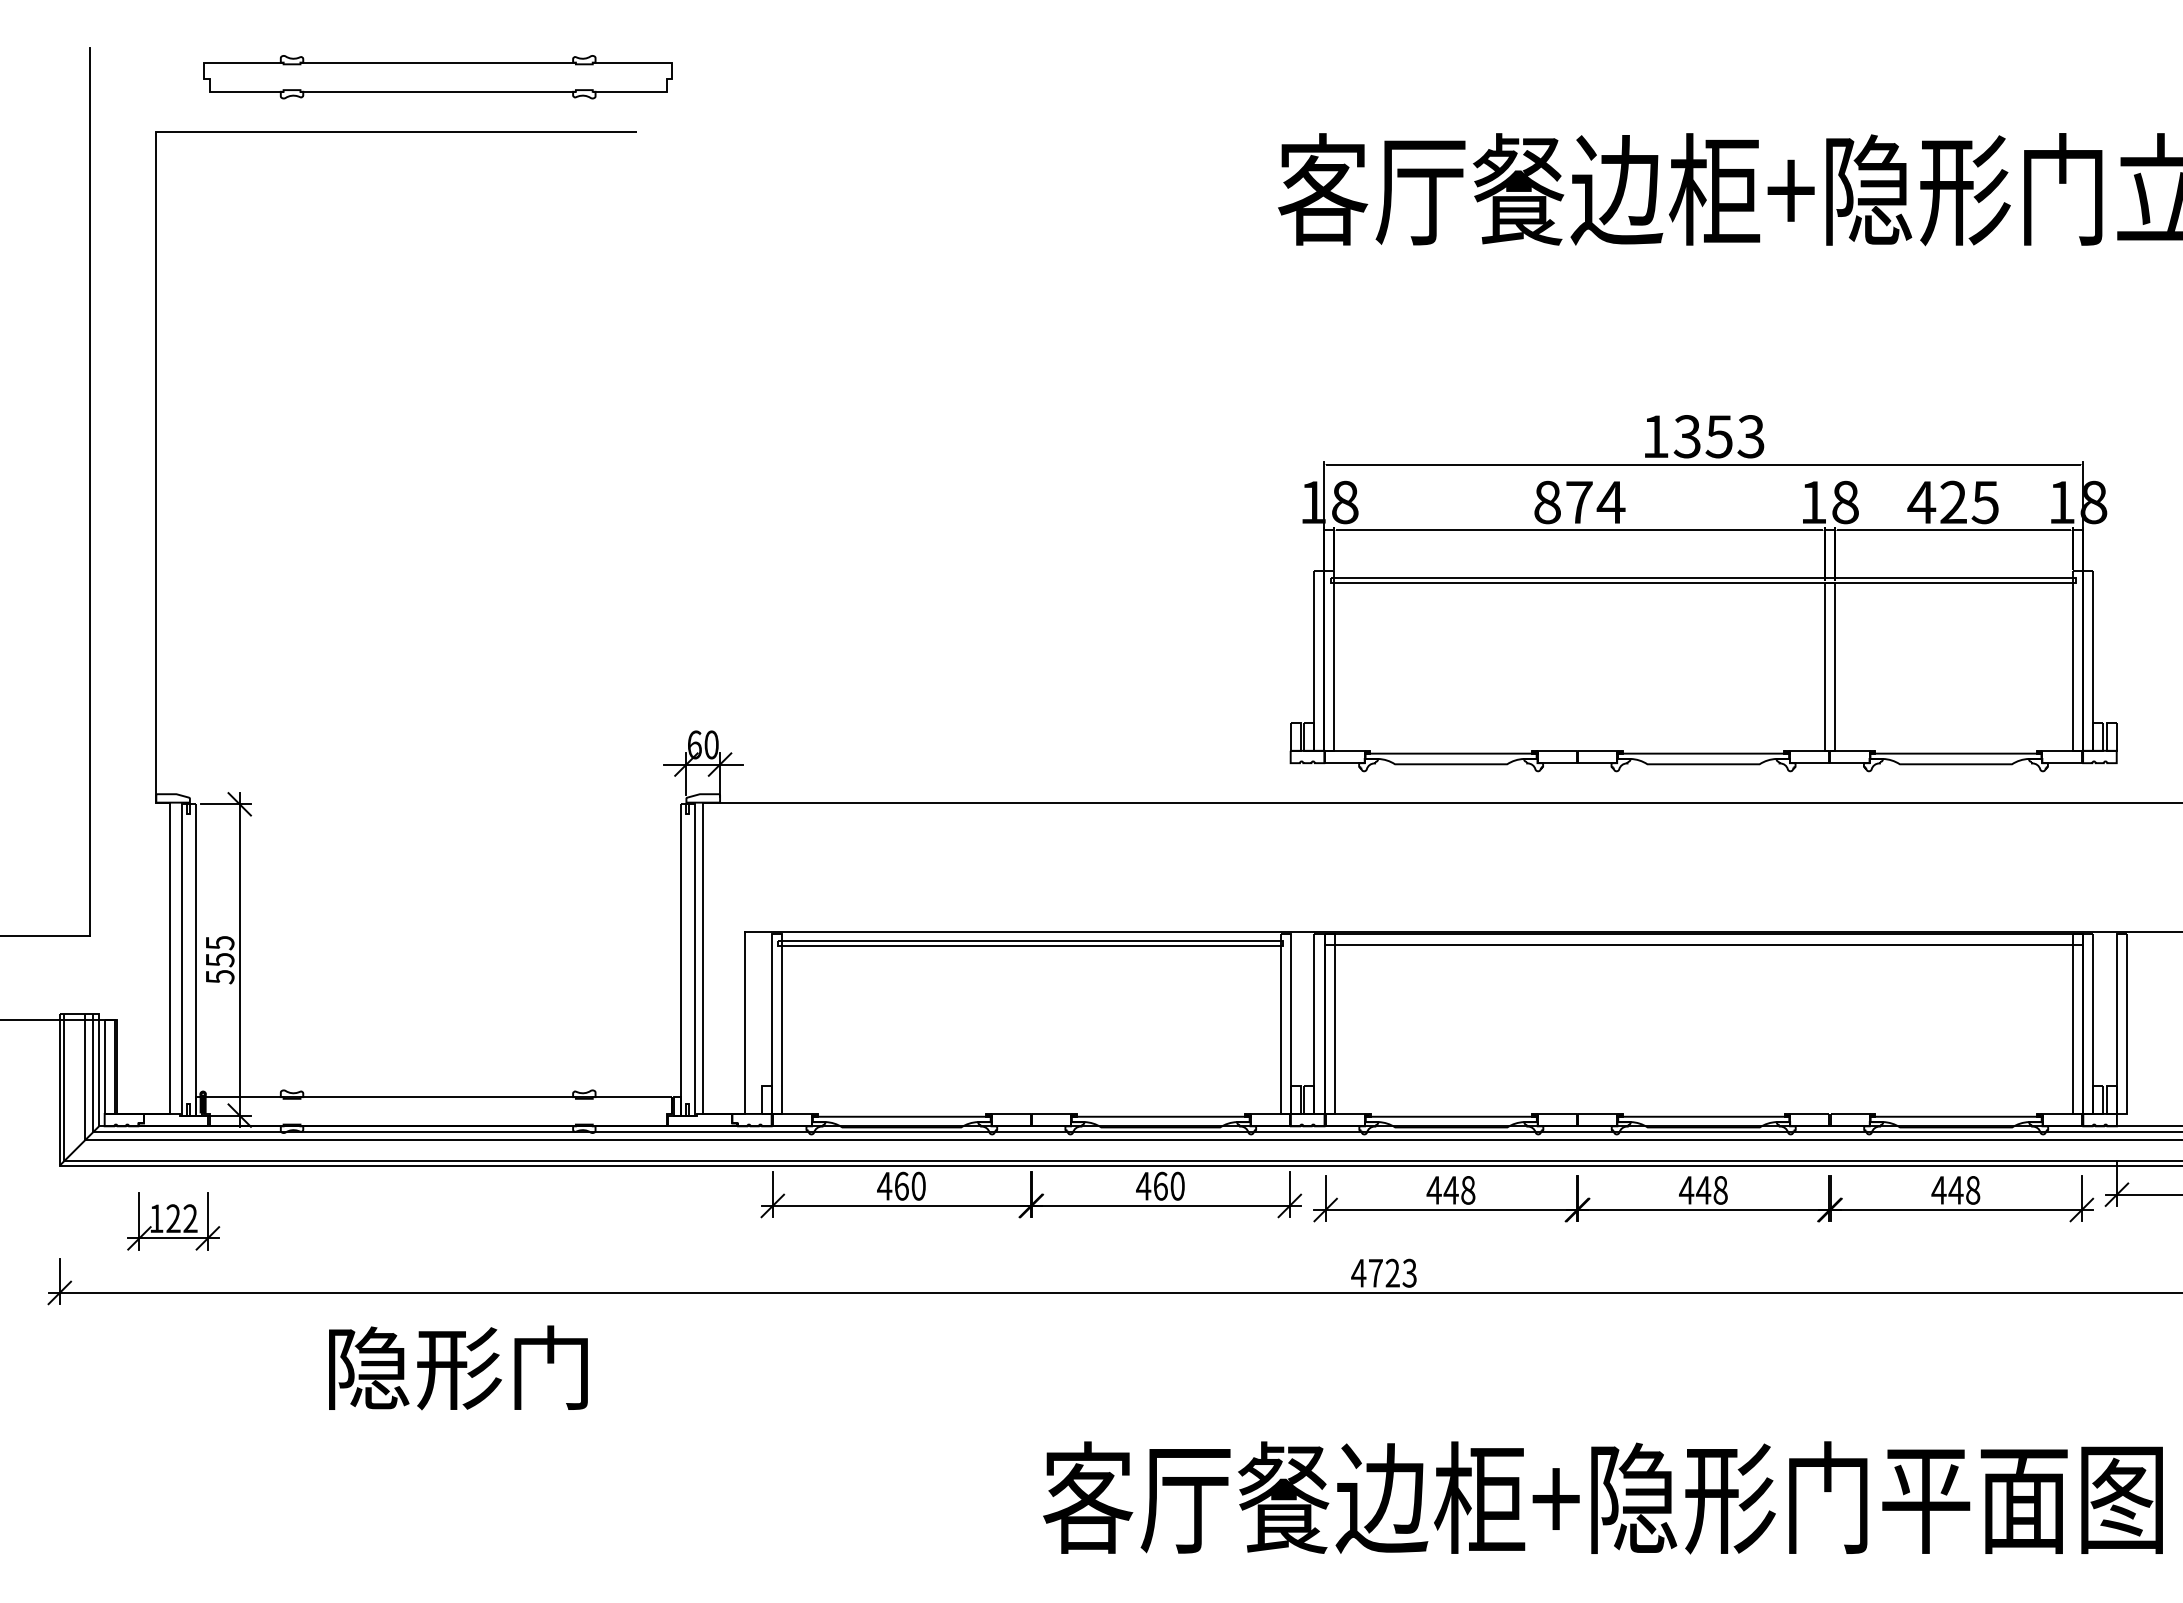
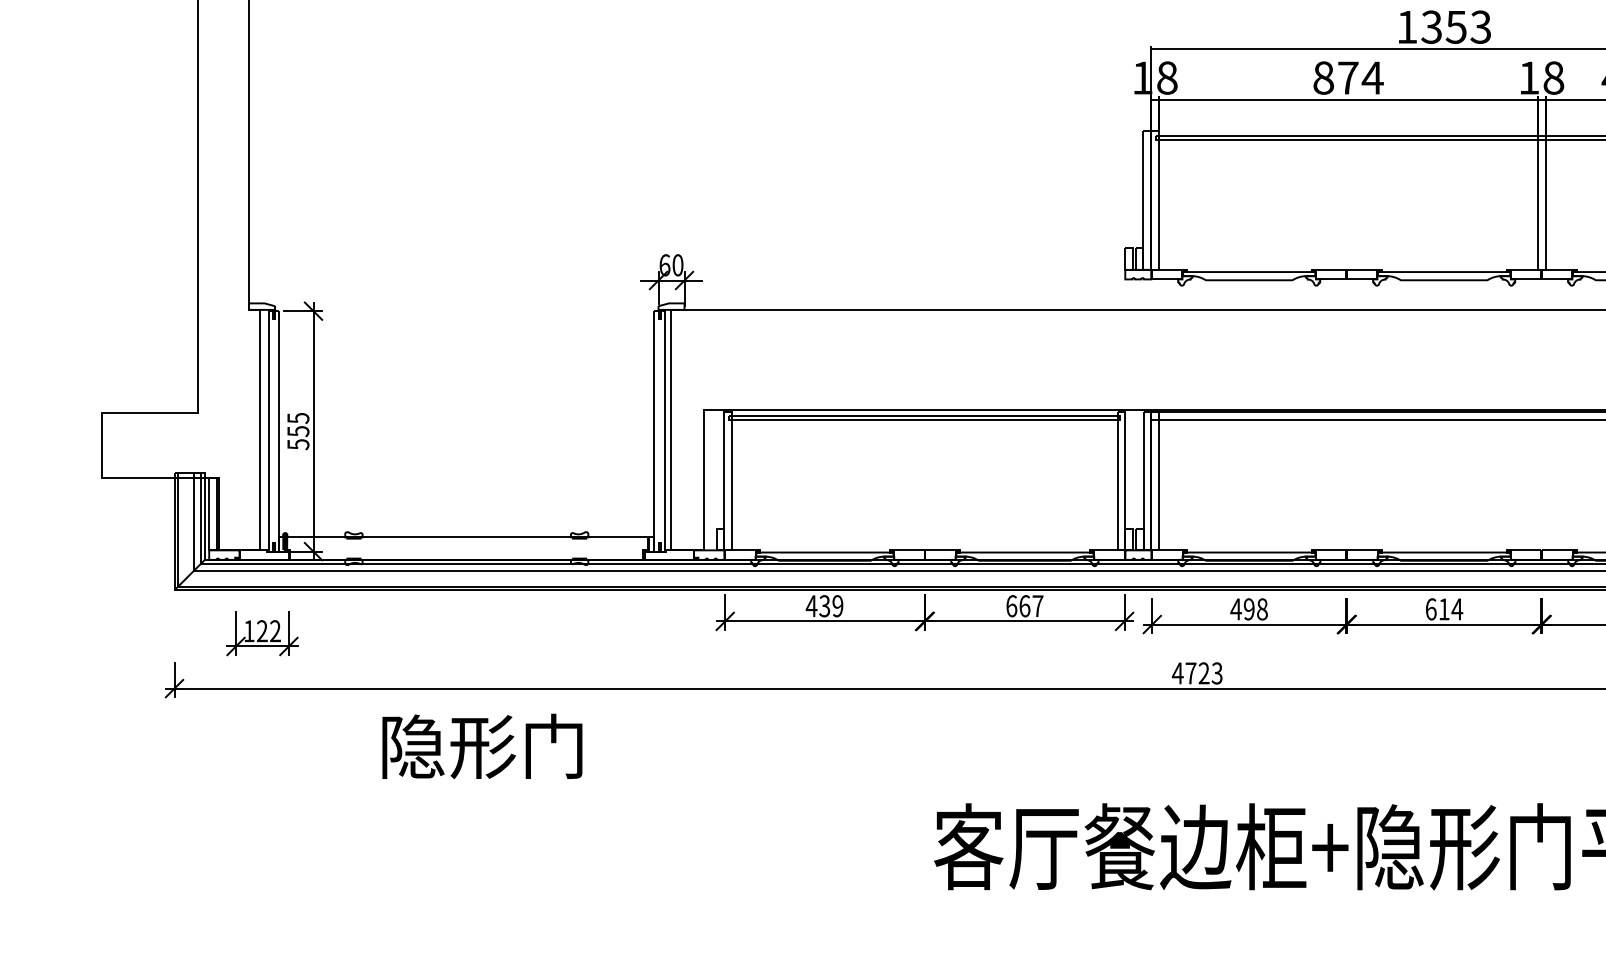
text: (909, 1185) -> (830, 605), 460 -> 439
text: (1160, 1185) -> (1024, 605), 460 -> 667
text: (1703, 1189) -> (1444, 608), 448 -> 614
text: (1450, 1190) -> (1248, 609), 448 -> 498

